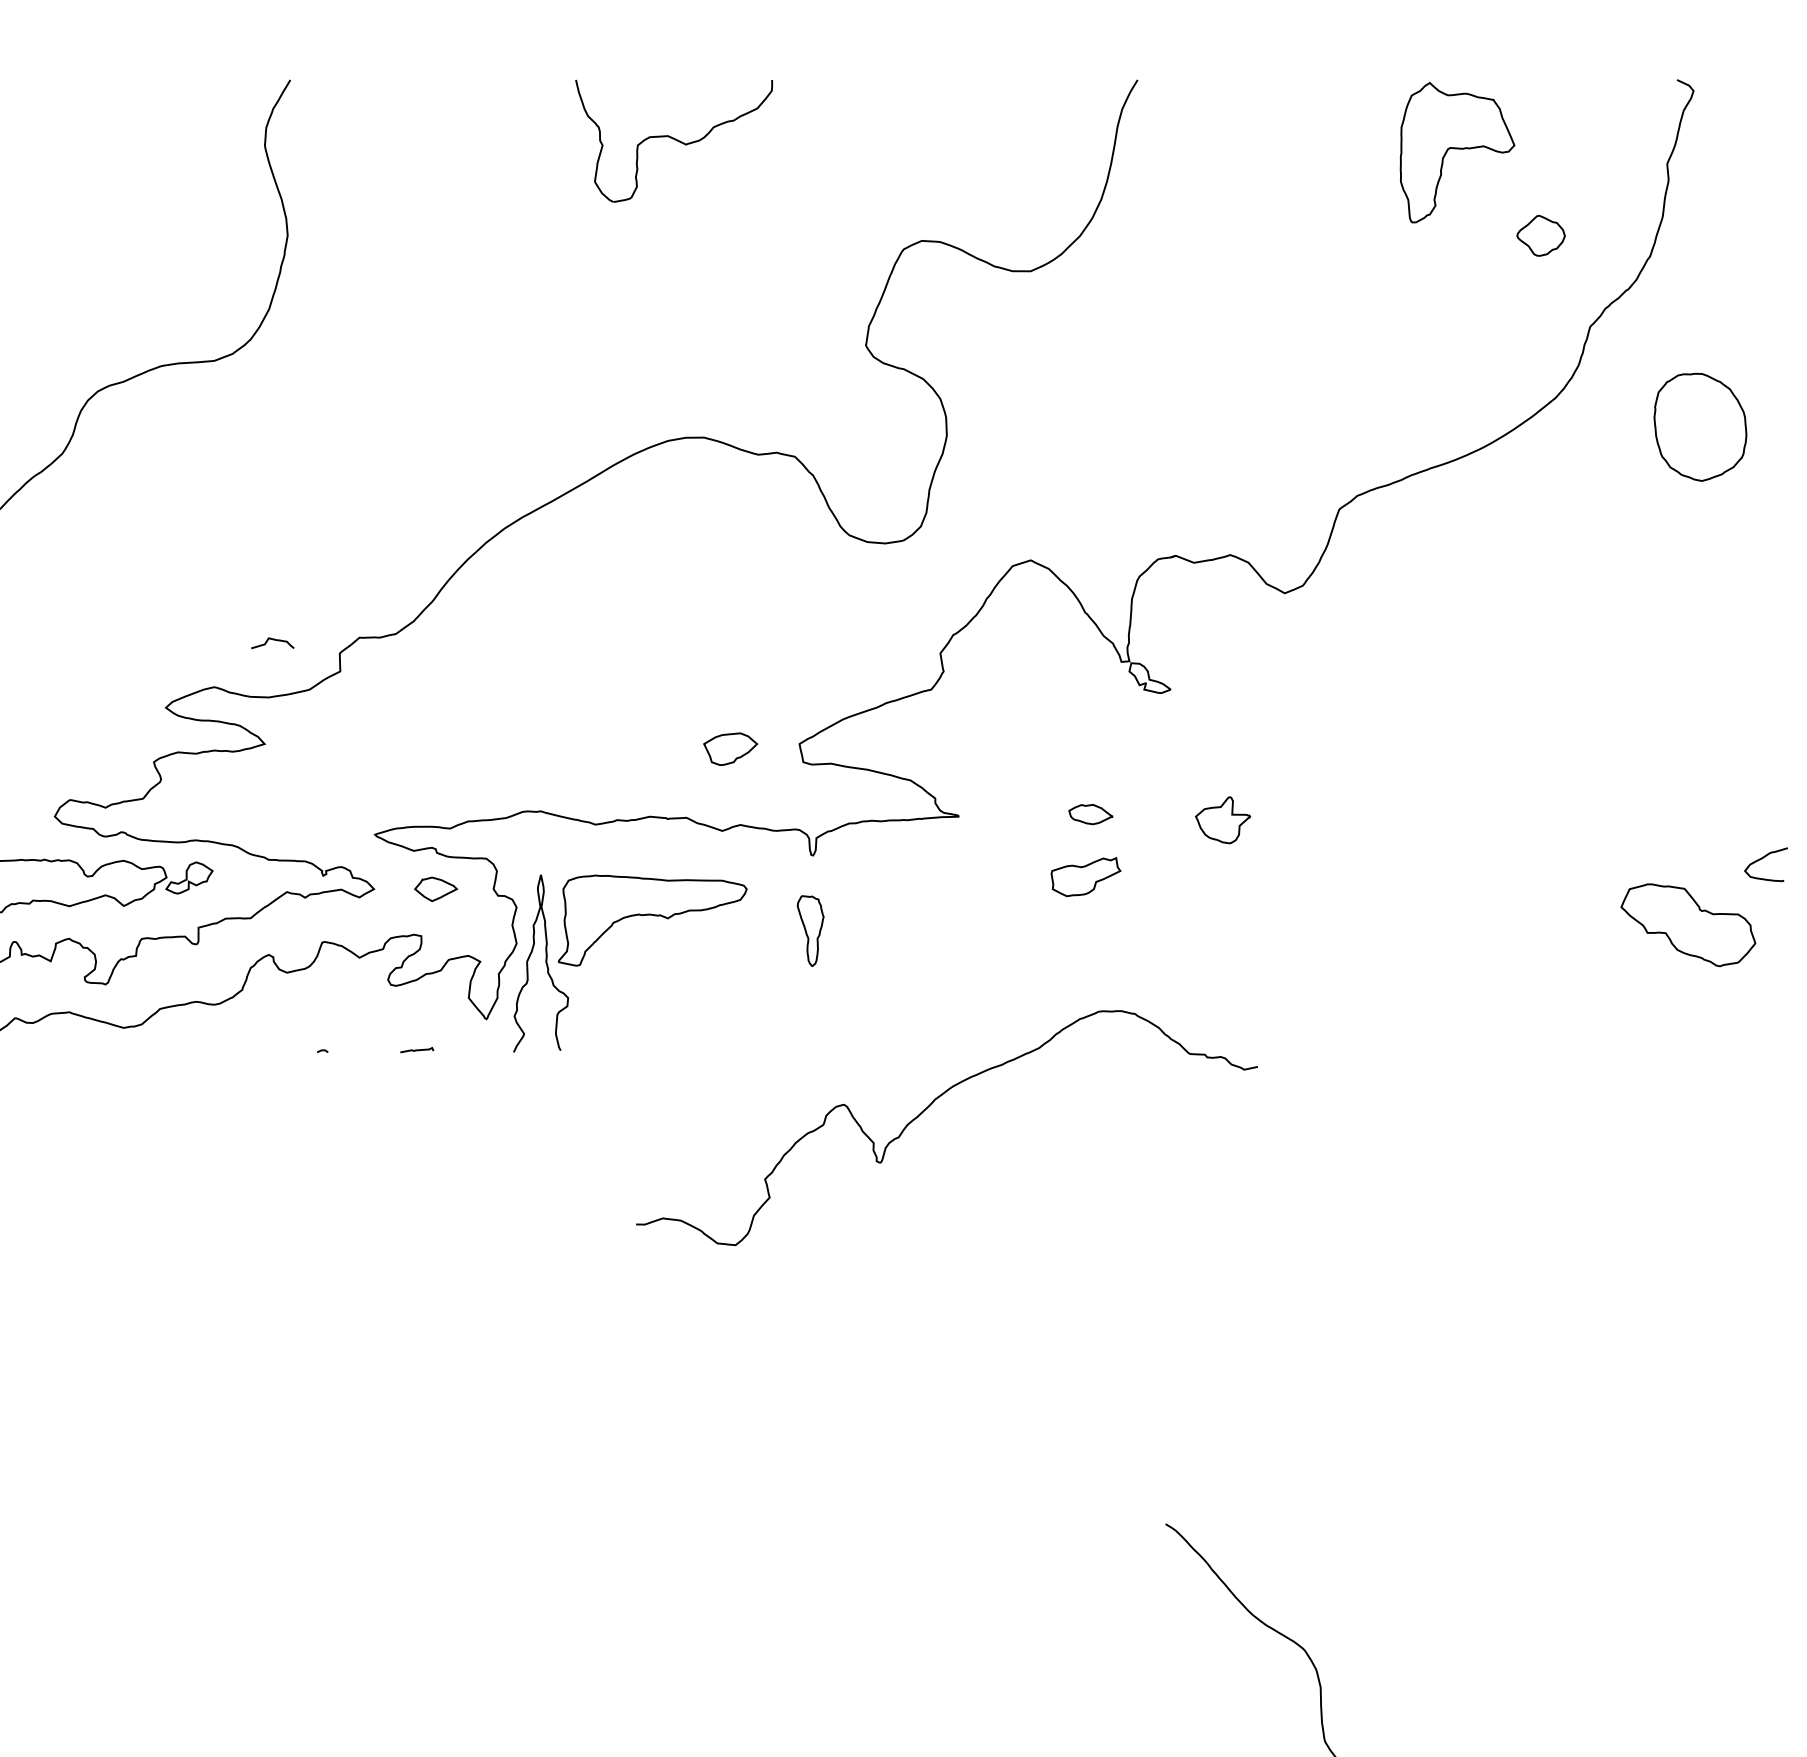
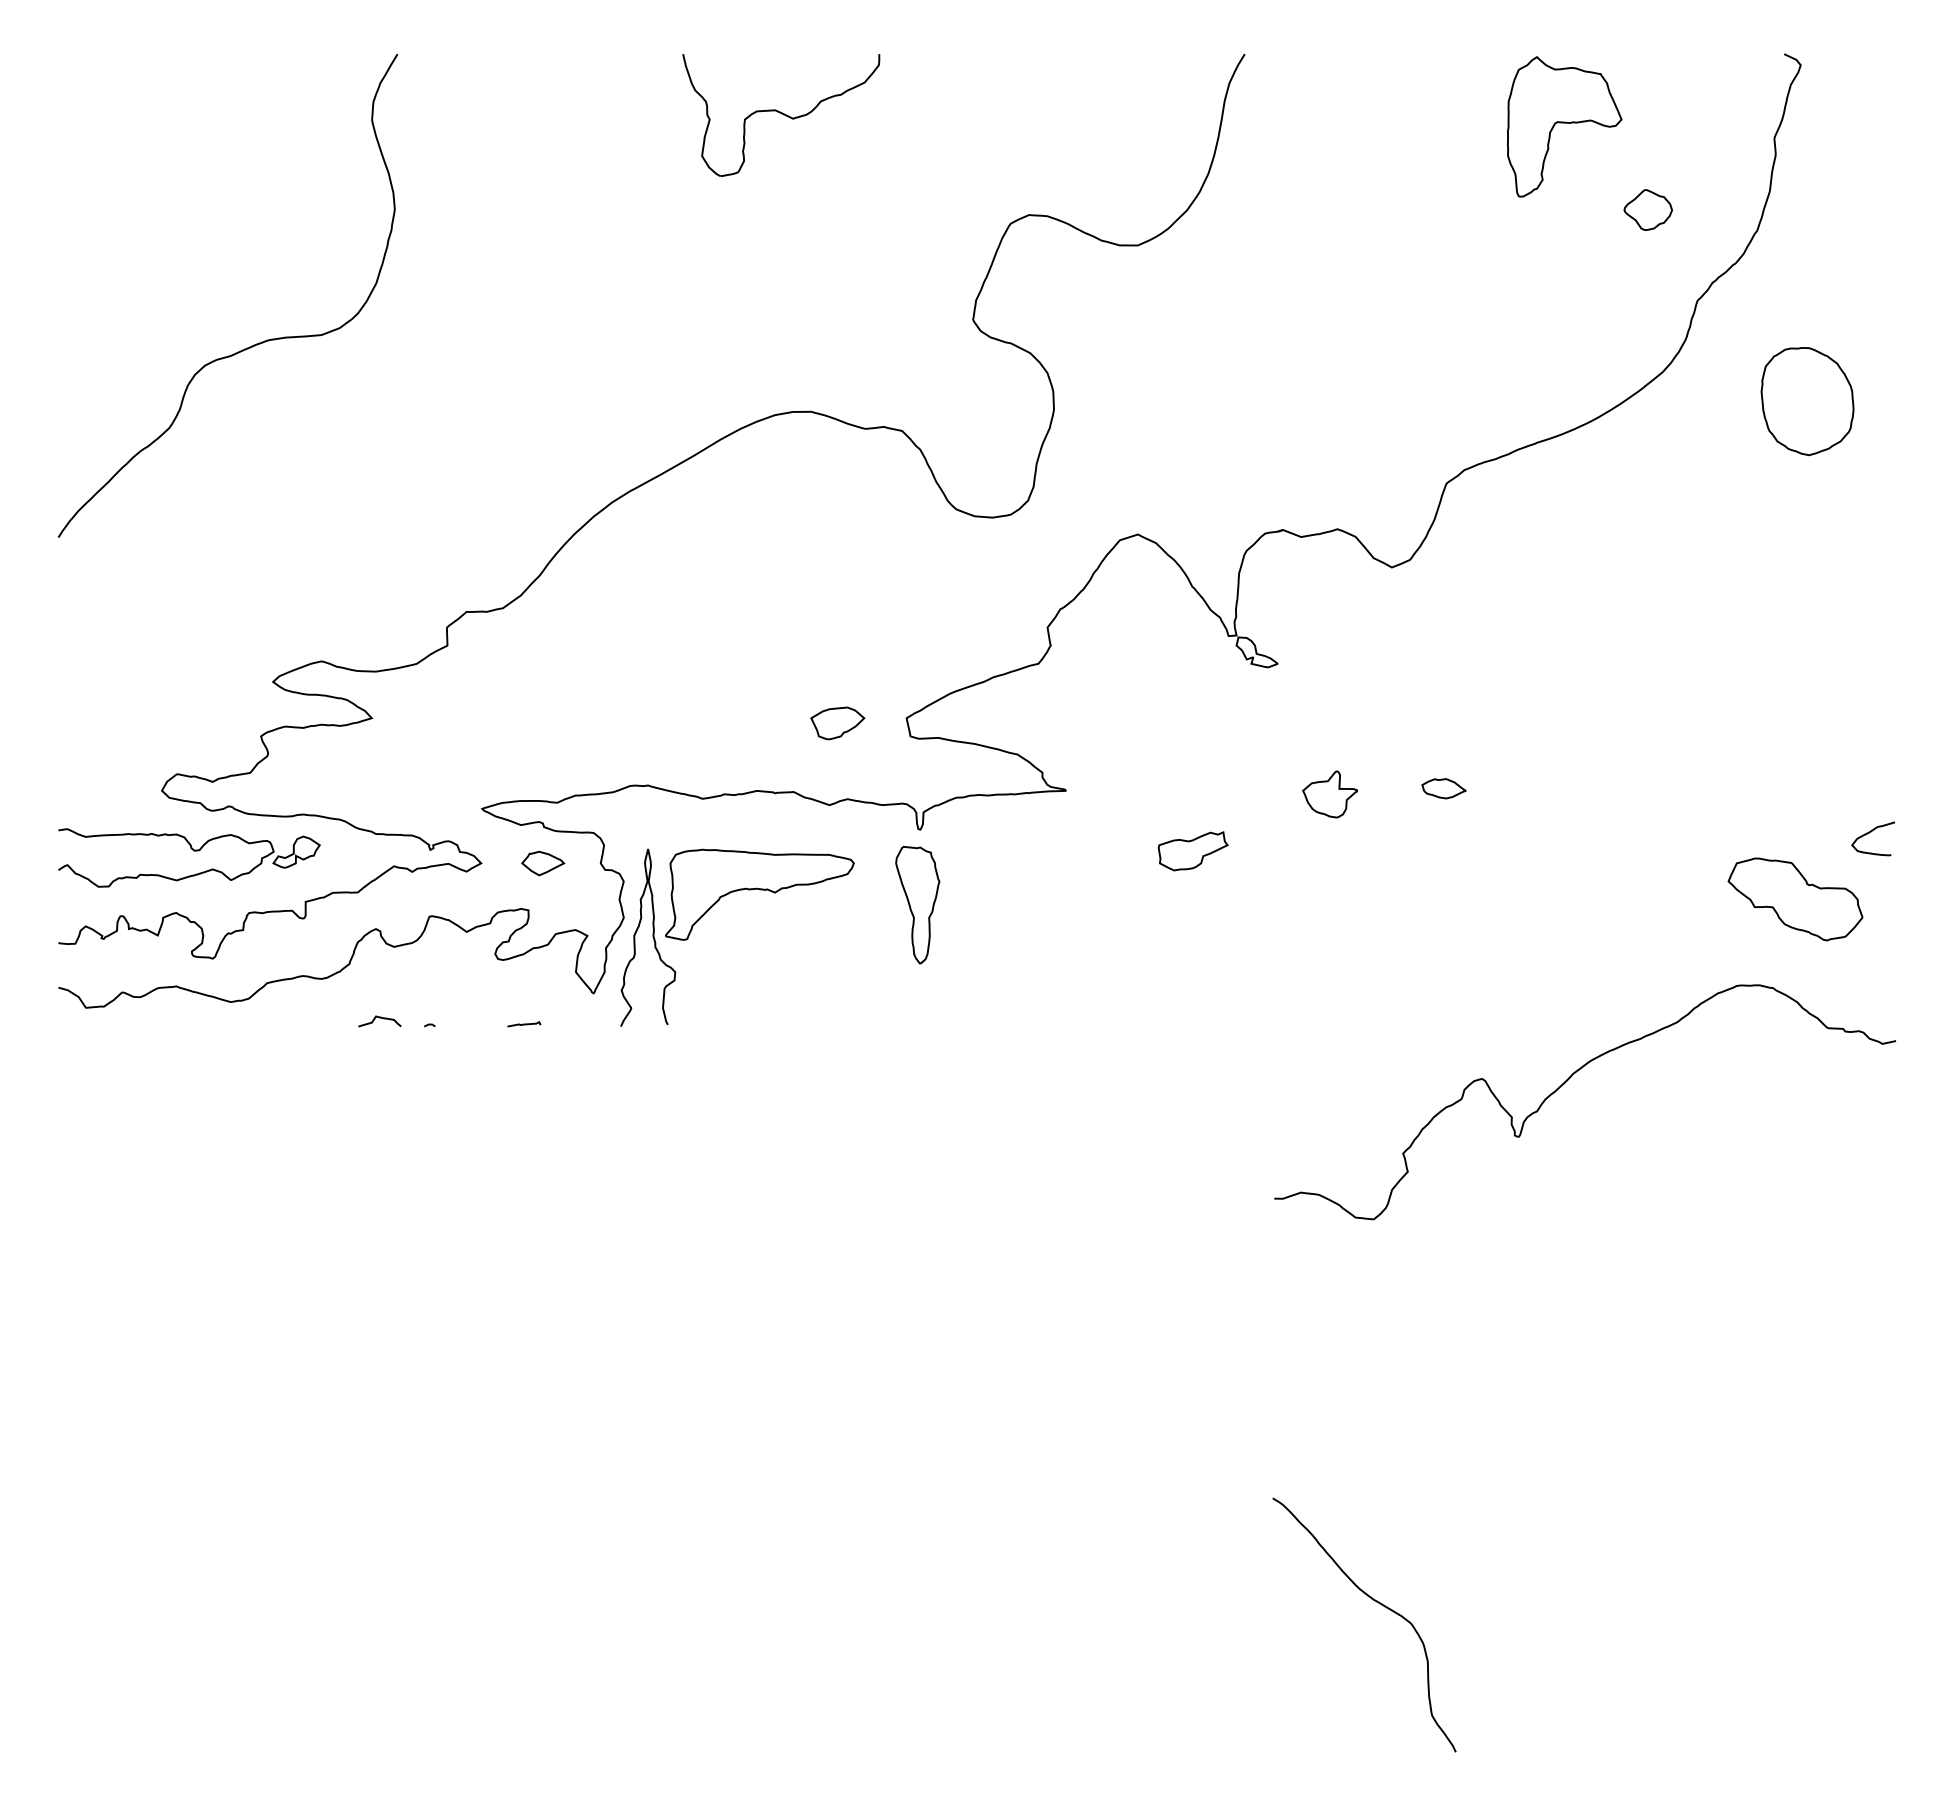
curve: (272, 640) -> (379, 1018), moved
part: (1090, 814) -> (1443, 788), moved
part: (810, 931) -> (917, 905), size x1.67
curve: (928, 1108) -> (1566, 1082), moved

